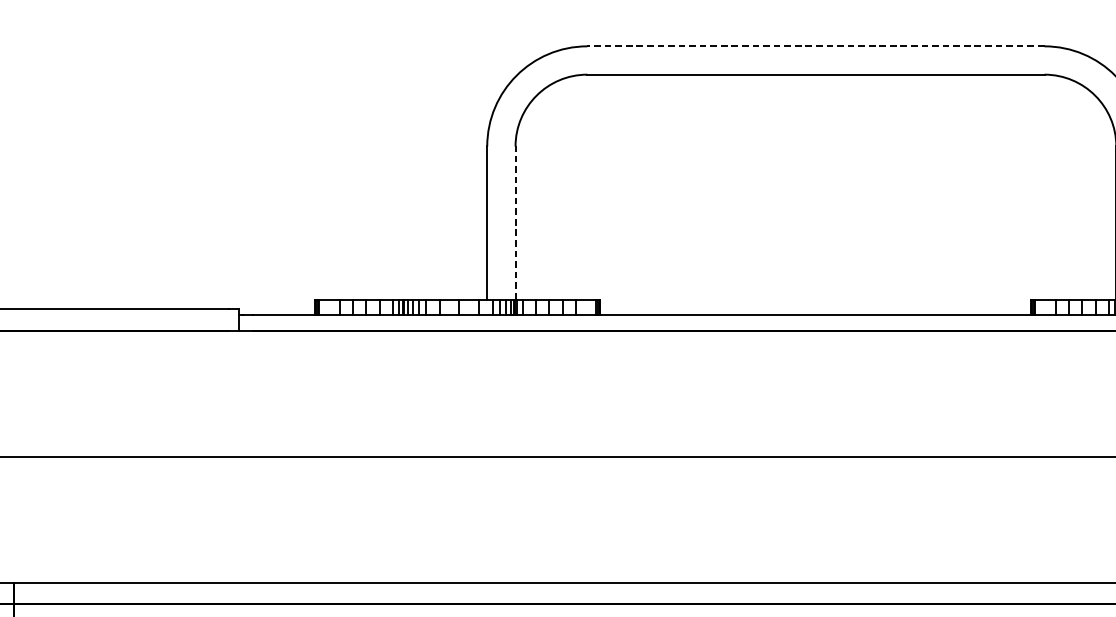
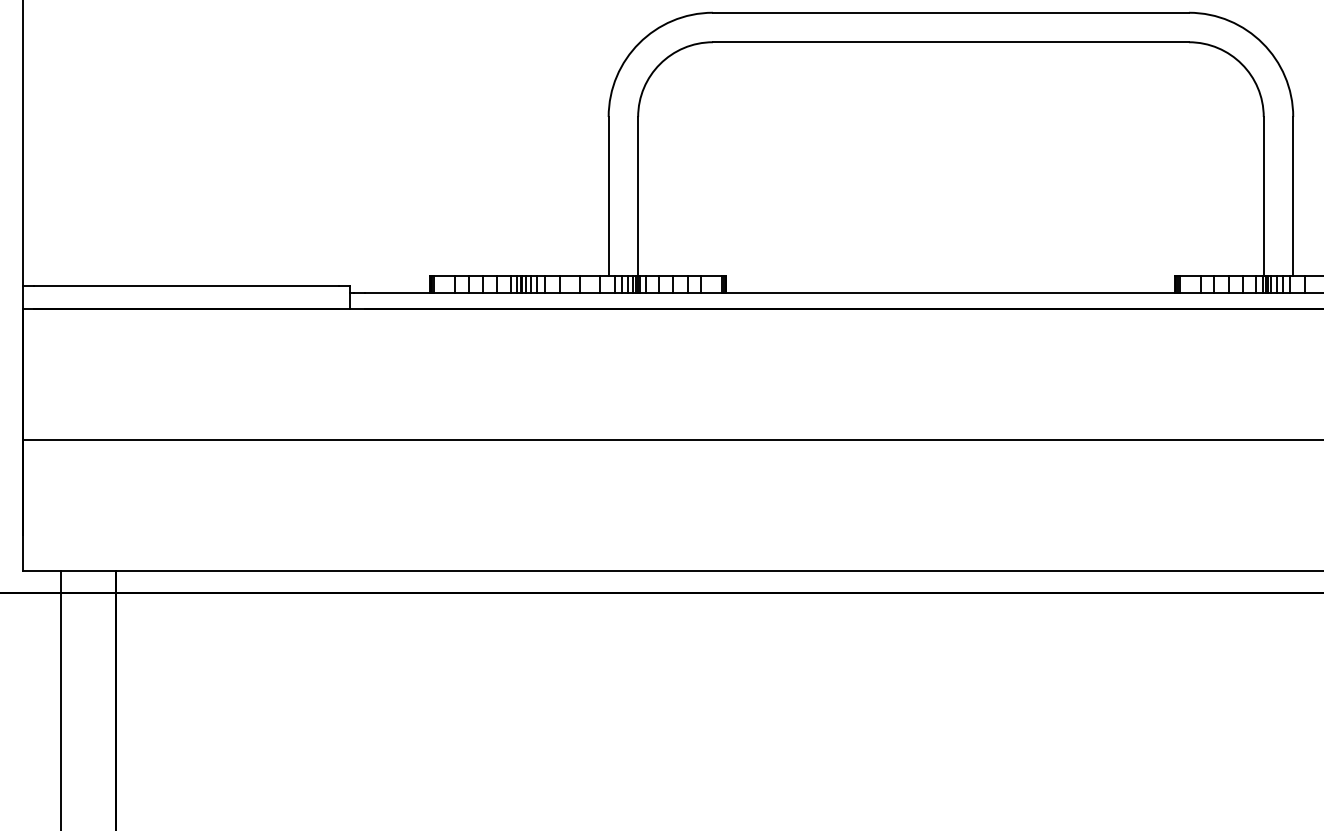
line: (815, 46) -> (950, 12), dashed -> solid
line: (515, 222) -> (638, 196), dashed -> solid

